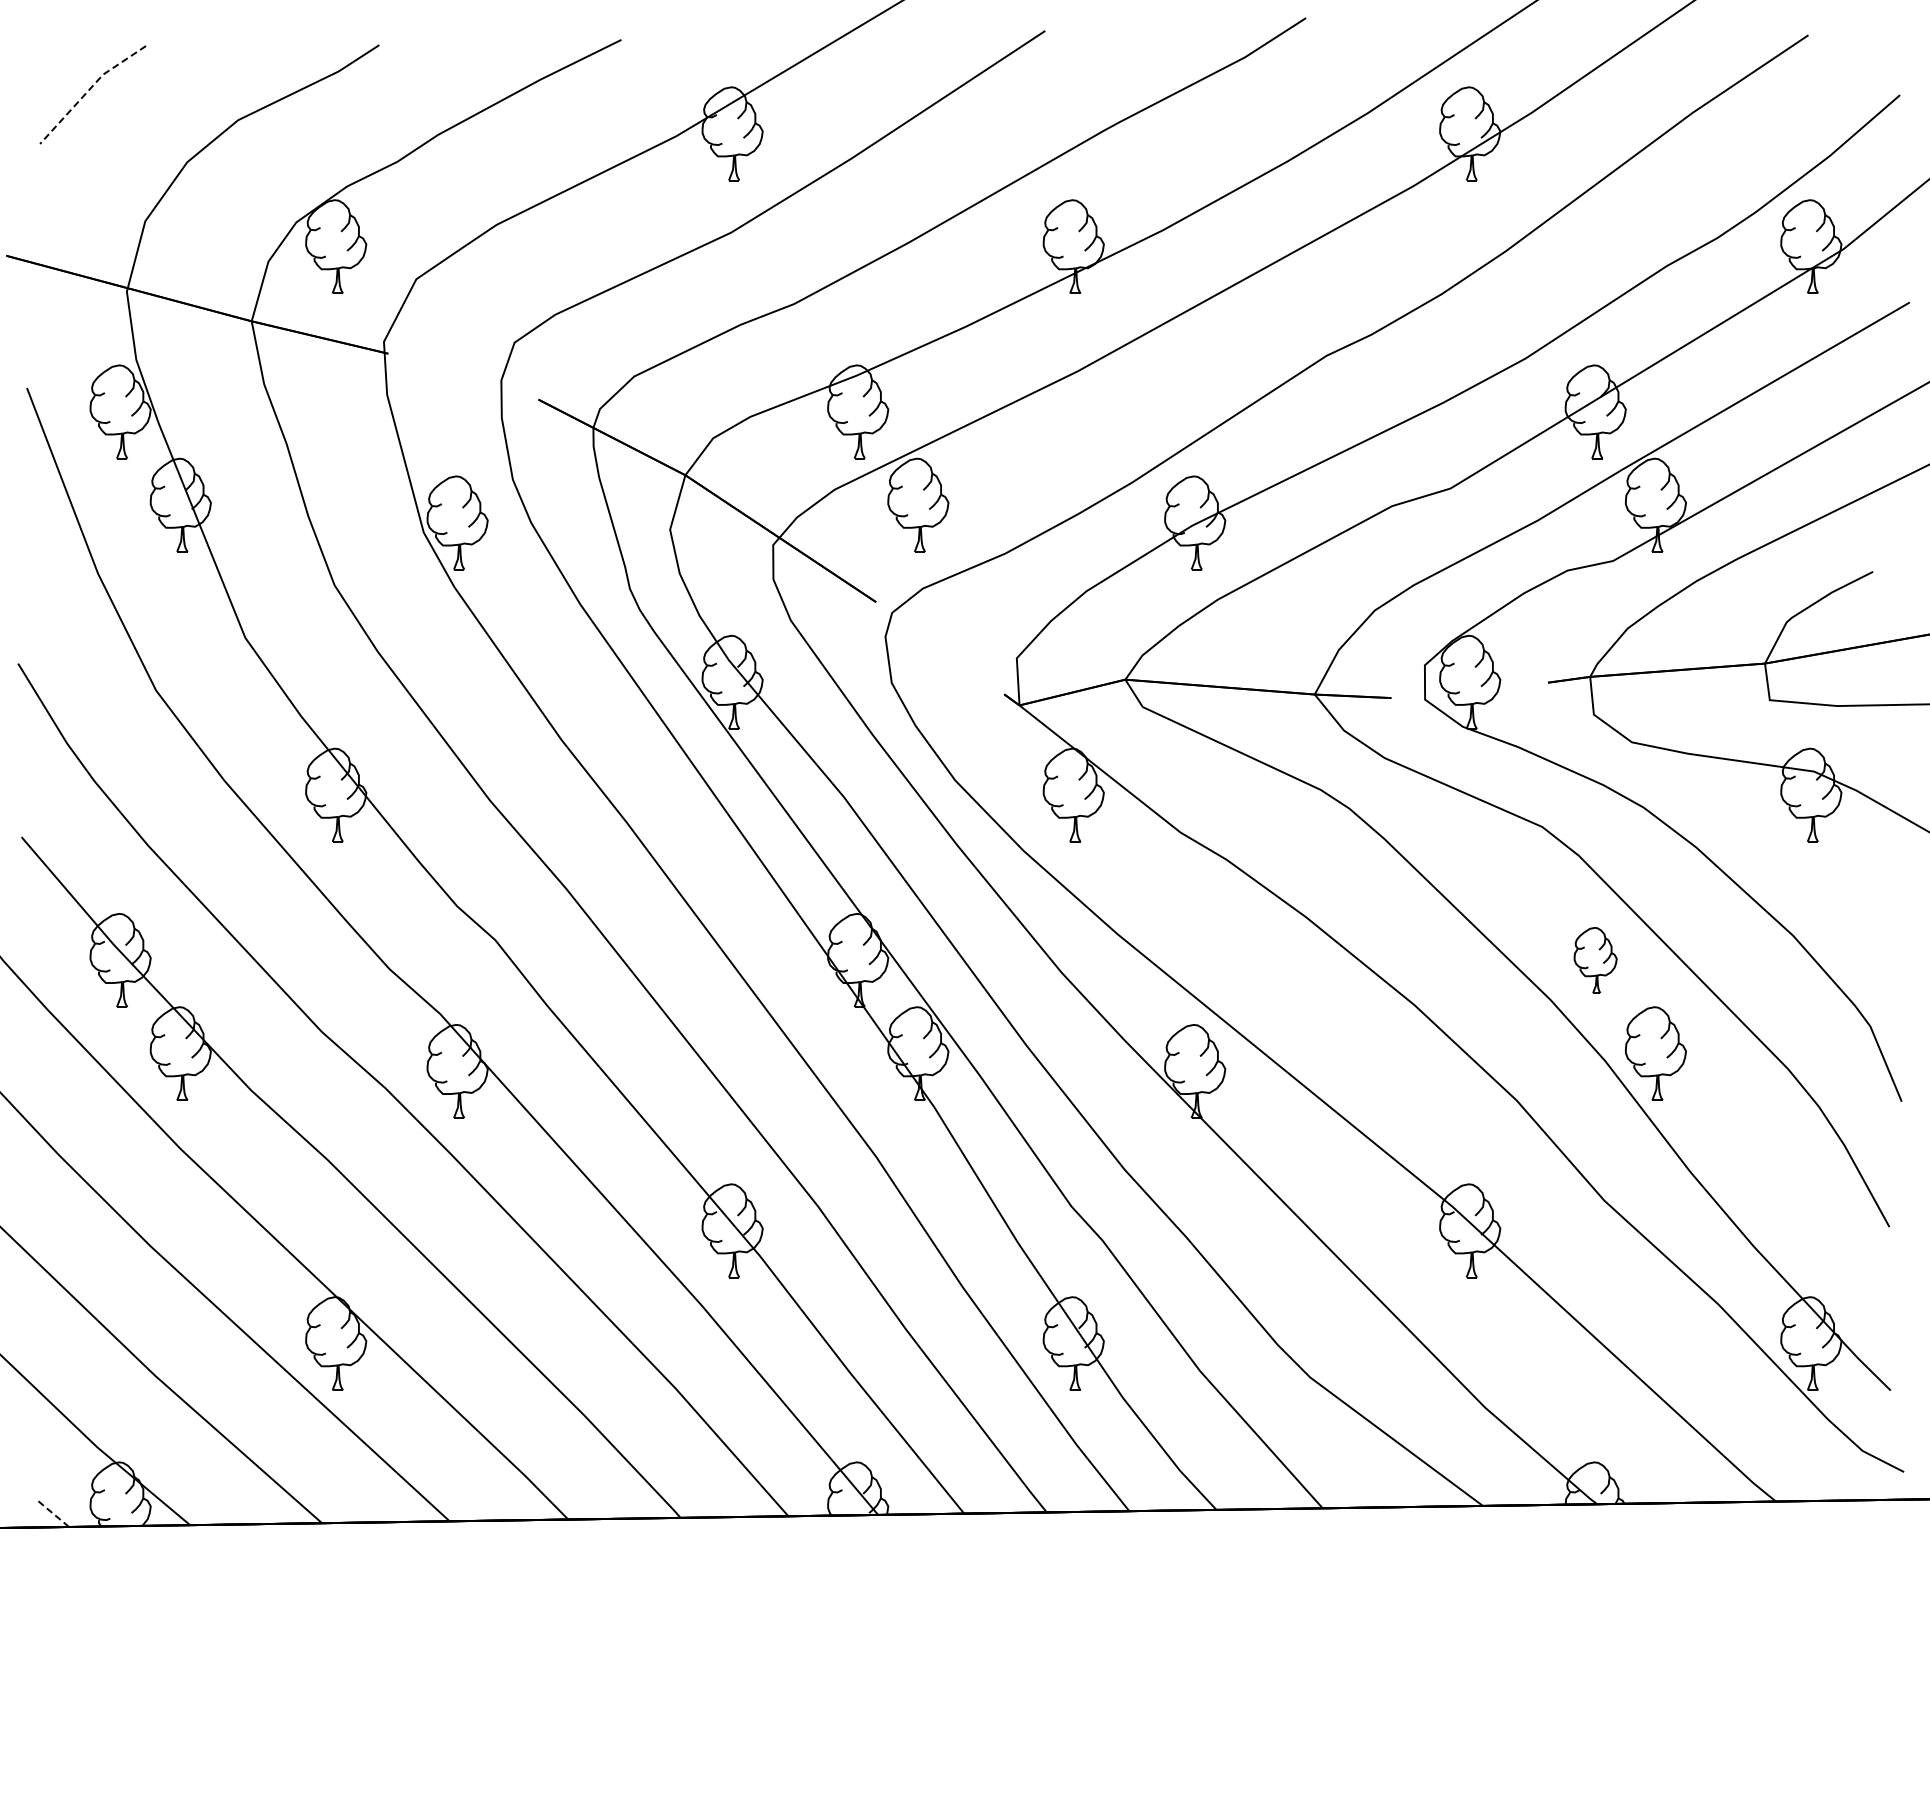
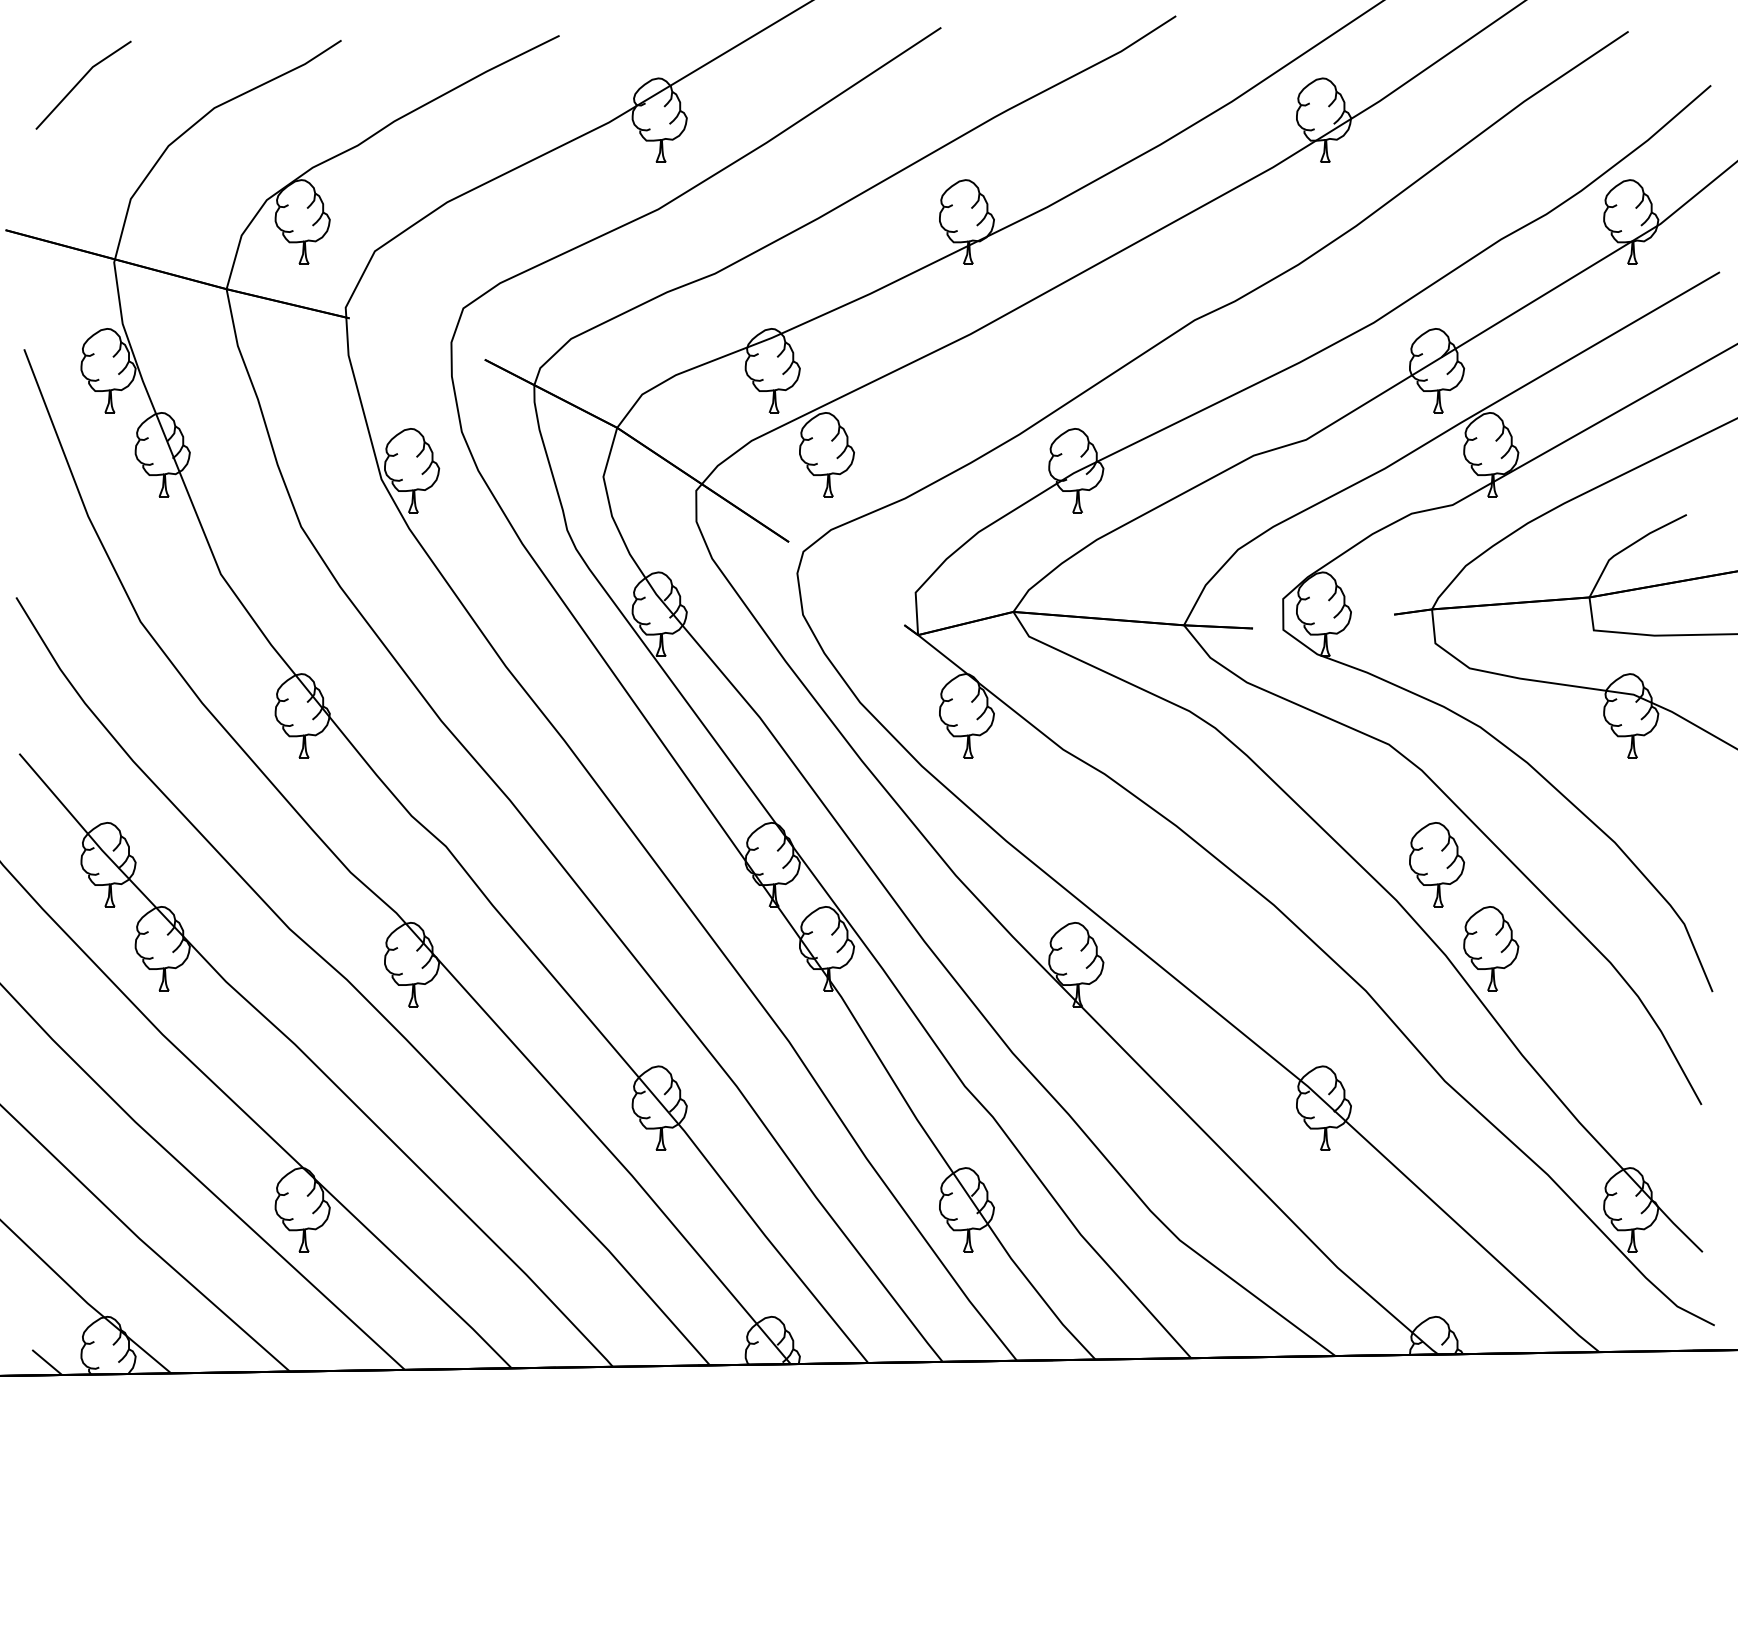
line: (89, 90) -> (80, 81), dashed -> solid
part: (1595, 960) -> (1436, 864), size x1.43
line: (52, 1513) -> (47, 1362), dashed -> solid

